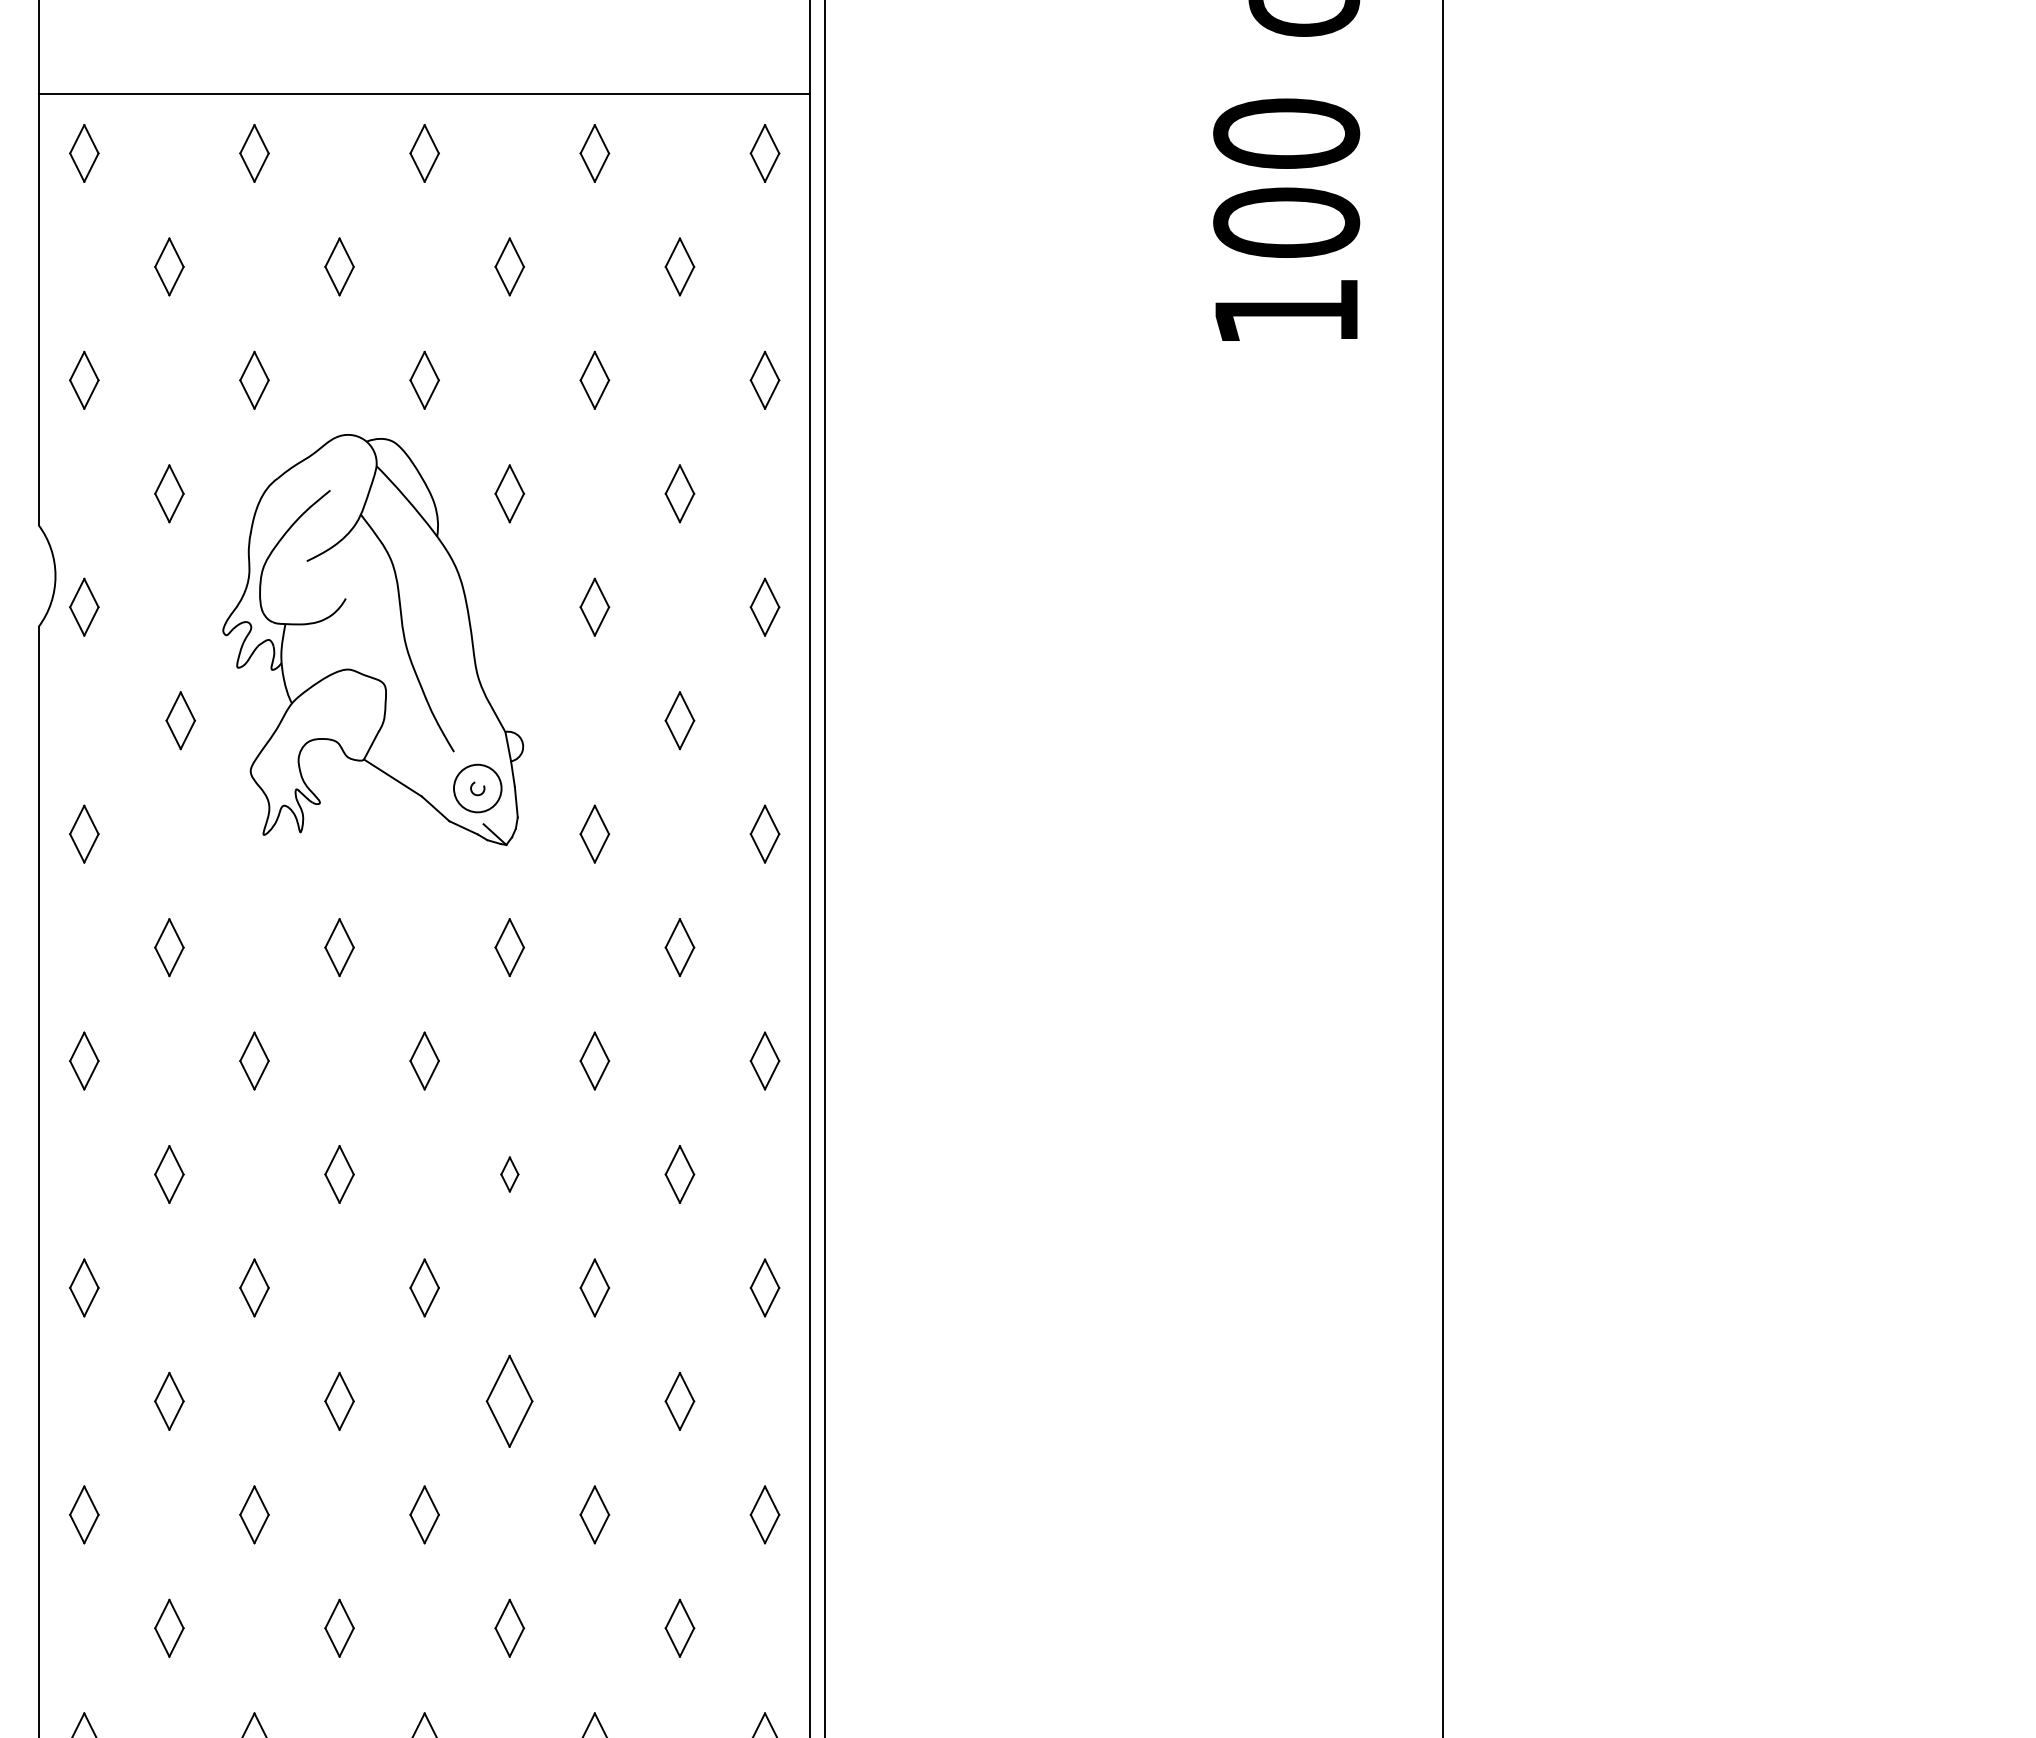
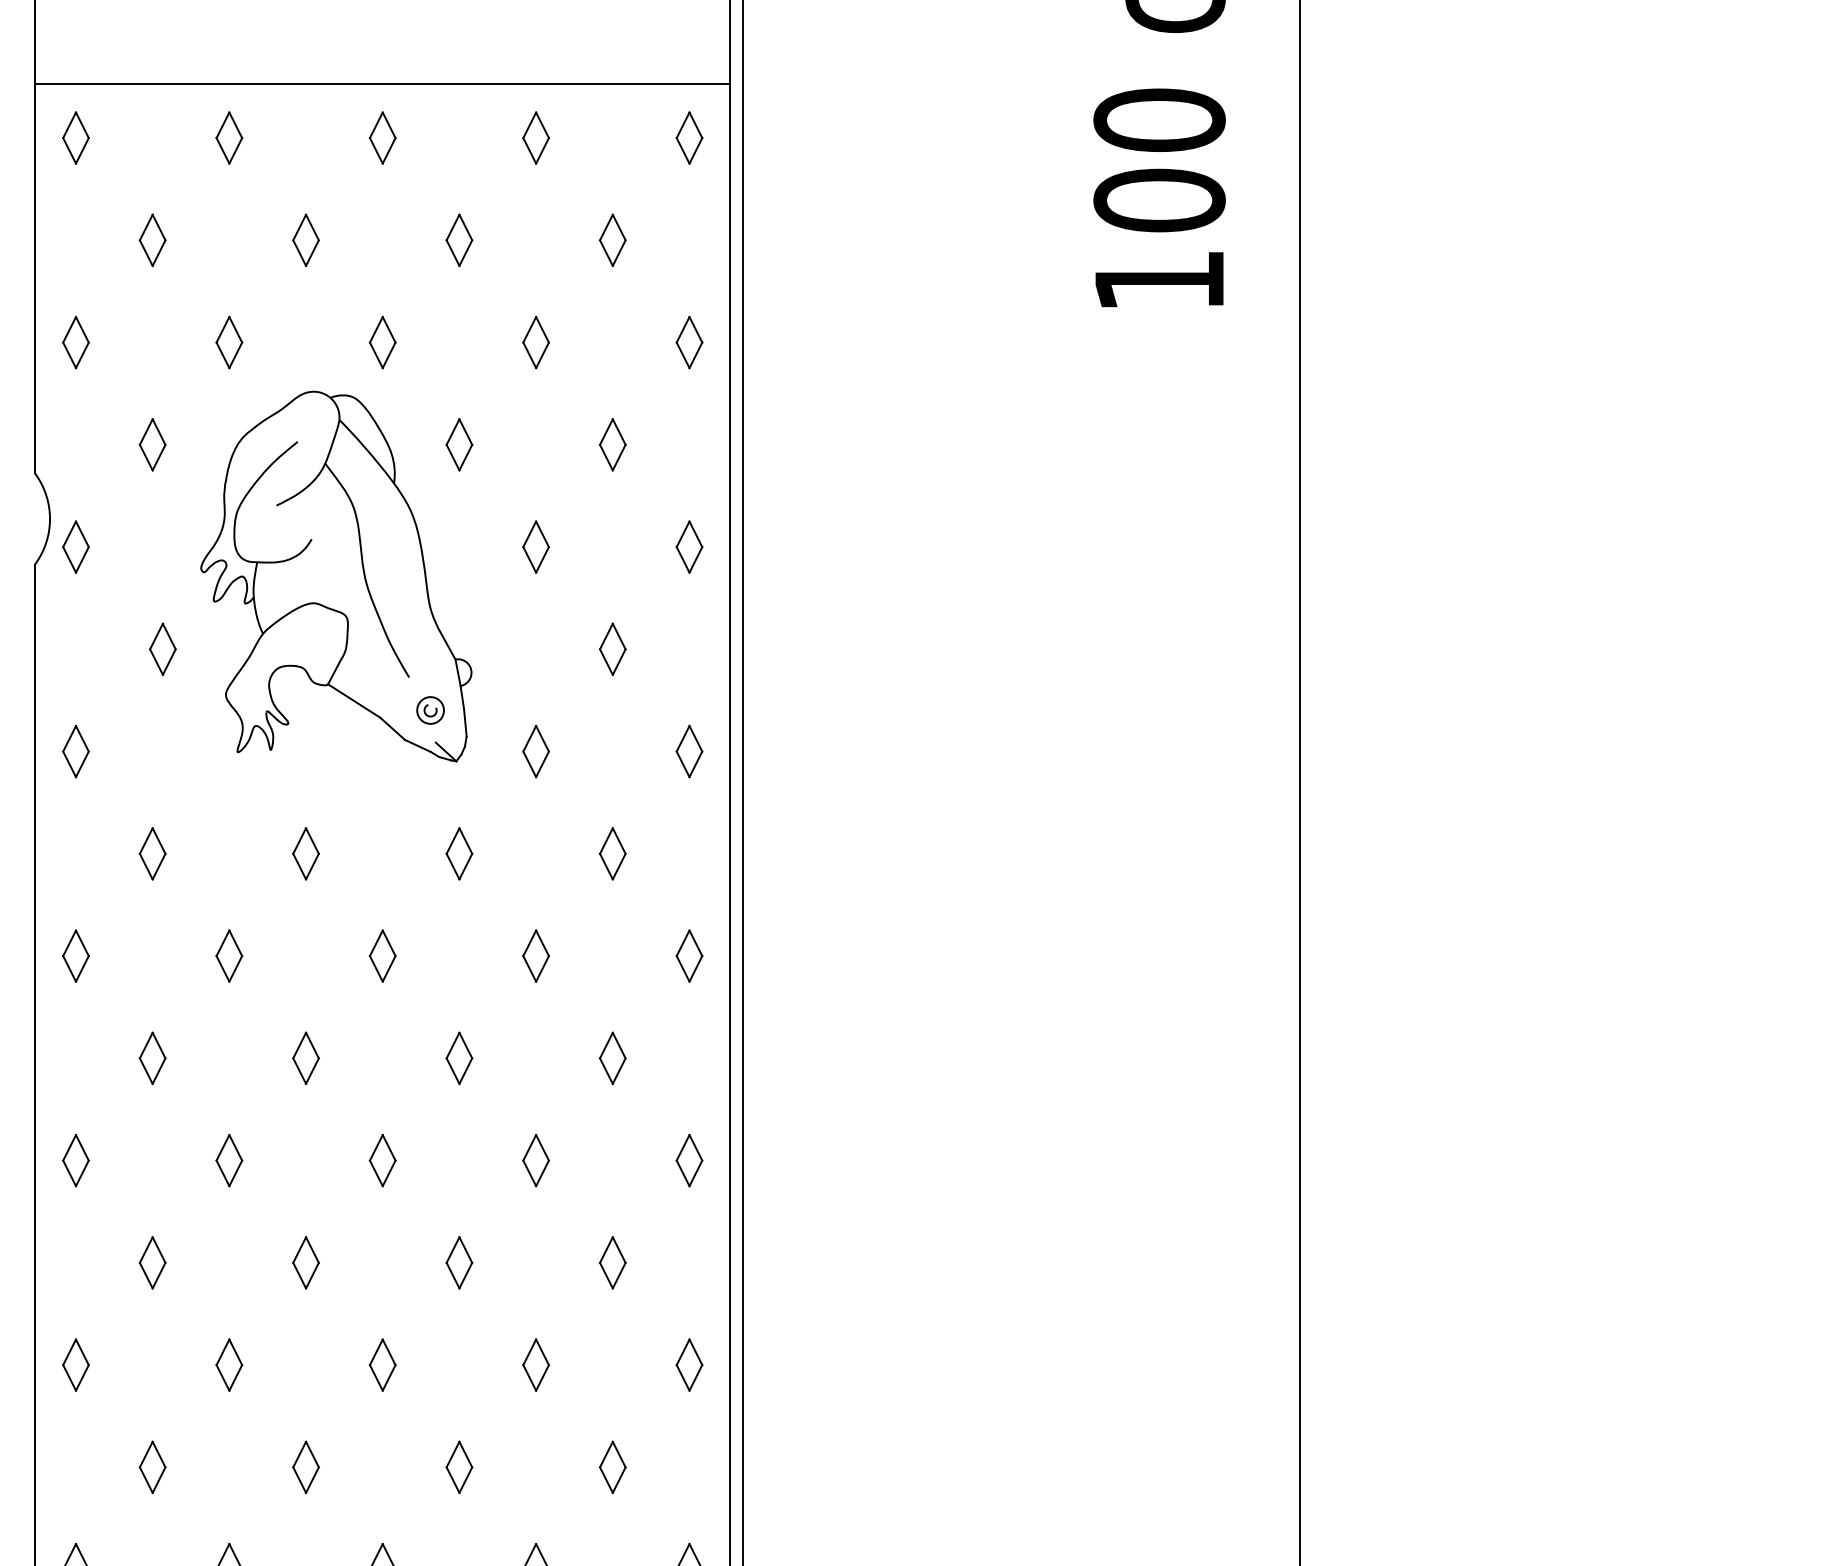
circle: (477, 788) -> (430, 710), size x0.62
part: (509, 1174) -> (459, 1058), size x1.67
part: (509, 1401) -> (459, 1262), size x0.62

